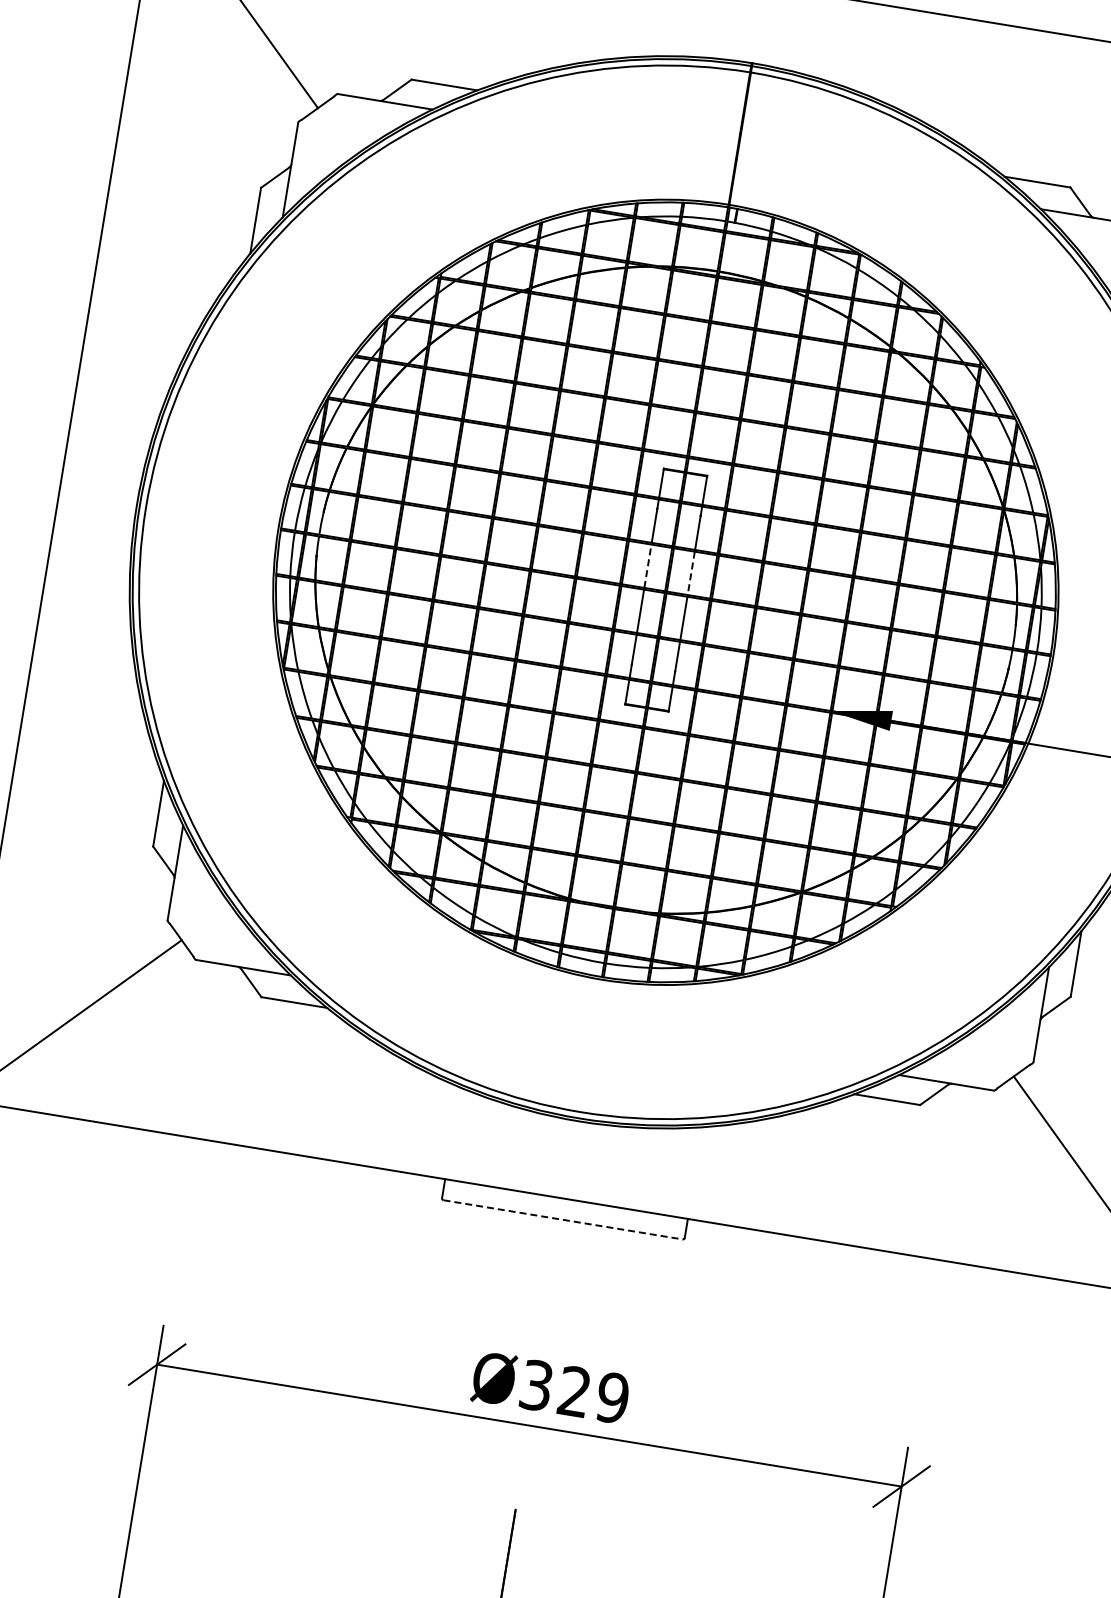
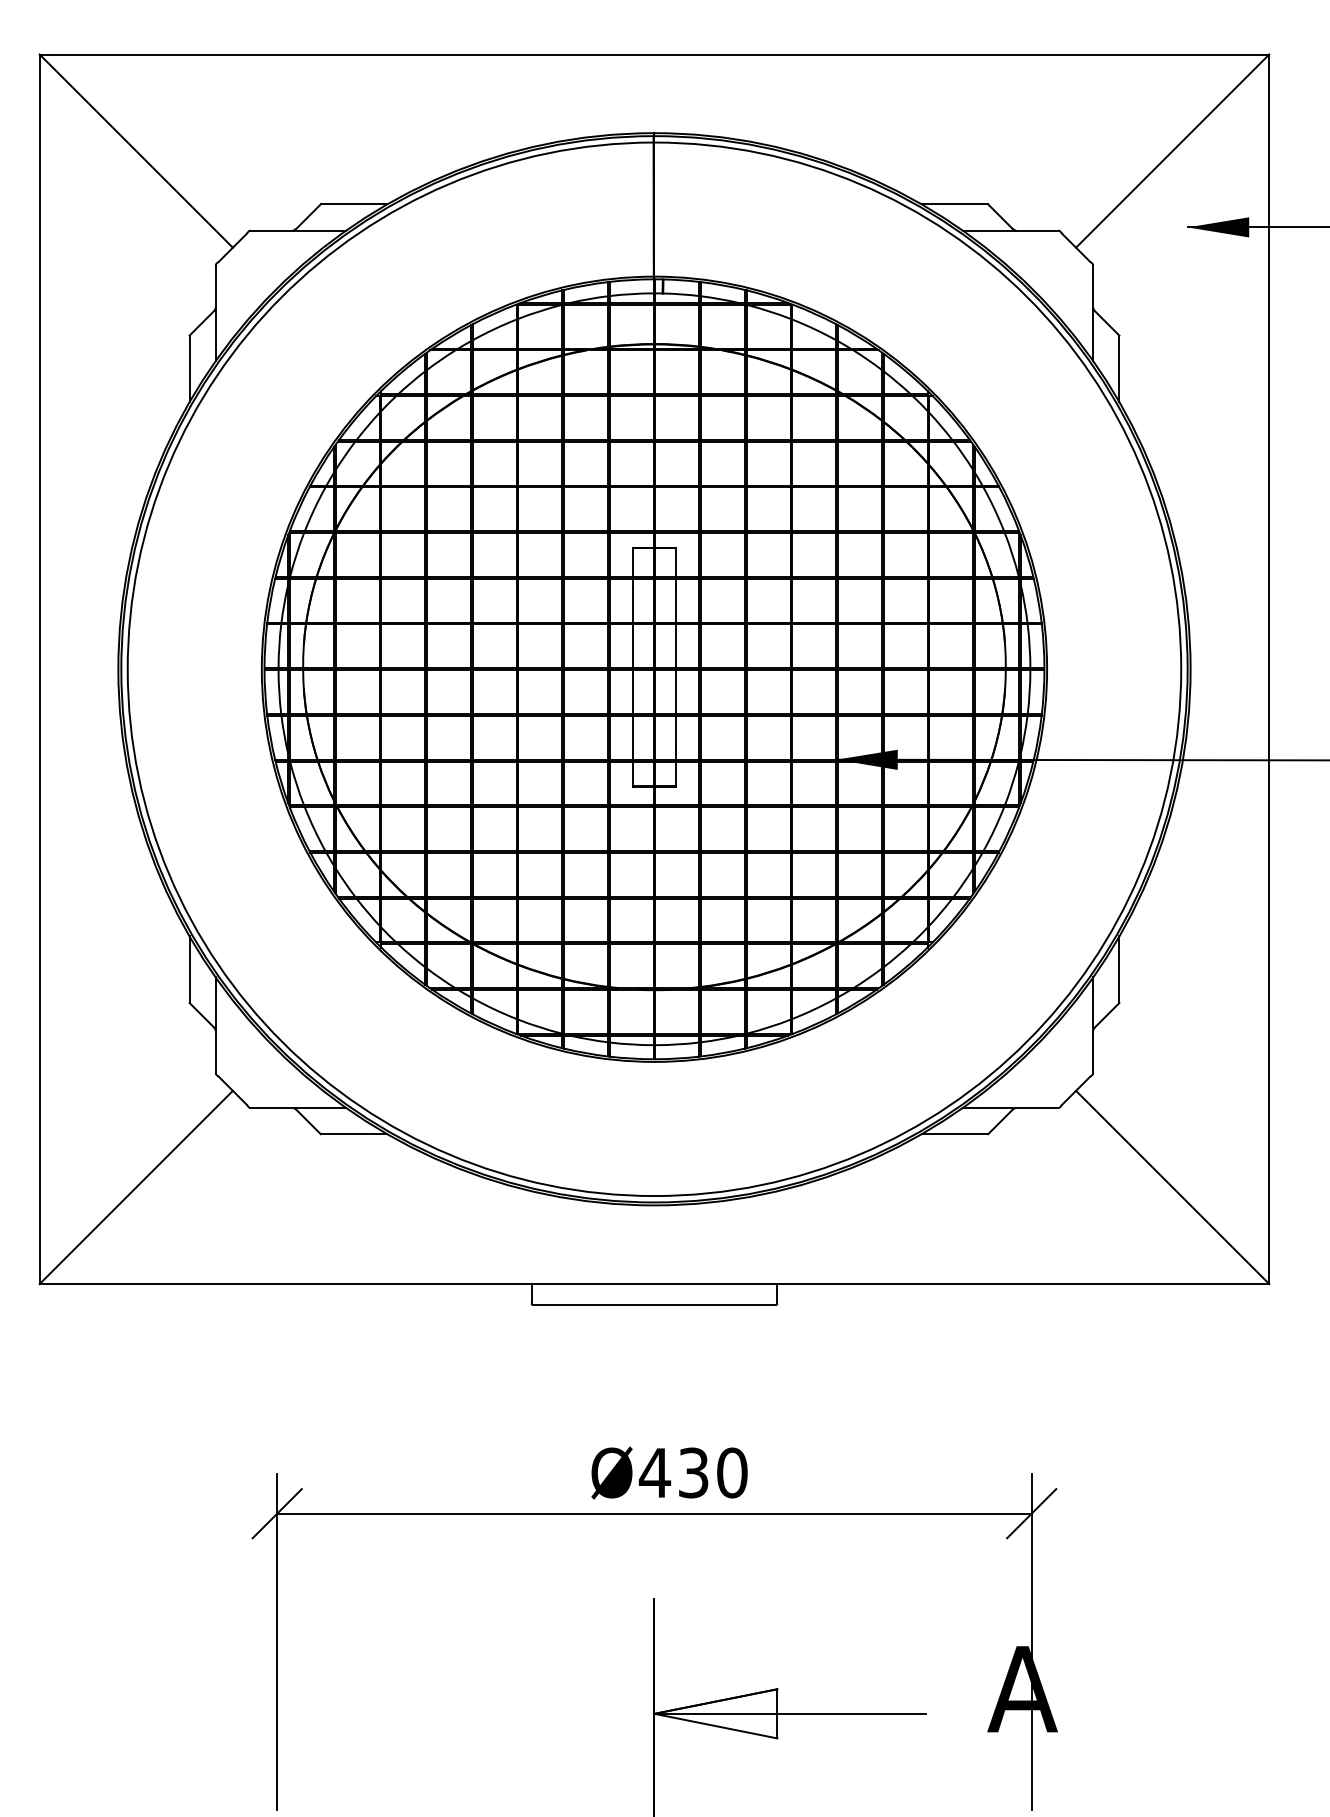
line: (647, 566) -> (632, 646), dashed -> solid
line: (691, 573) -> (676, 646), dashed -> solid
line: (563, 1220) -> (654, 1305), dashed -> solid
text: (573, 1391) -> (692, 1472), Ø329 -> Ø430

